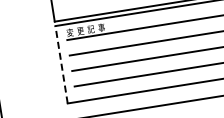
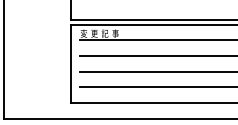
line: (61, 64) -> (70, 63), dashed -> solid

